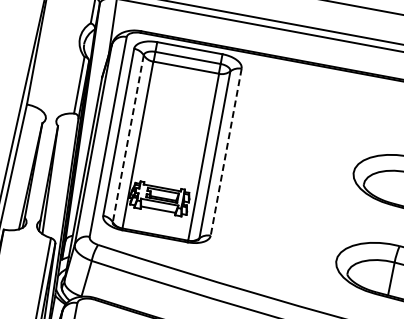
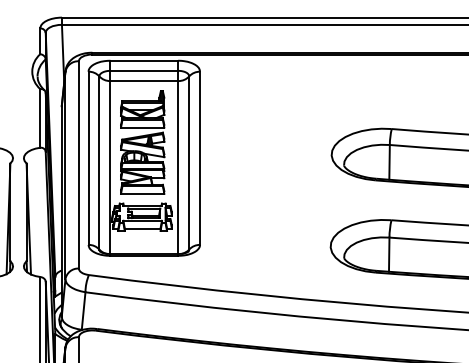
part: (173, 126) -> (142, 142), added
line: (128, 138) -> (99, 162), dashed -> solid
line: (226, 152) -> (200, 158), dashed -> solid

